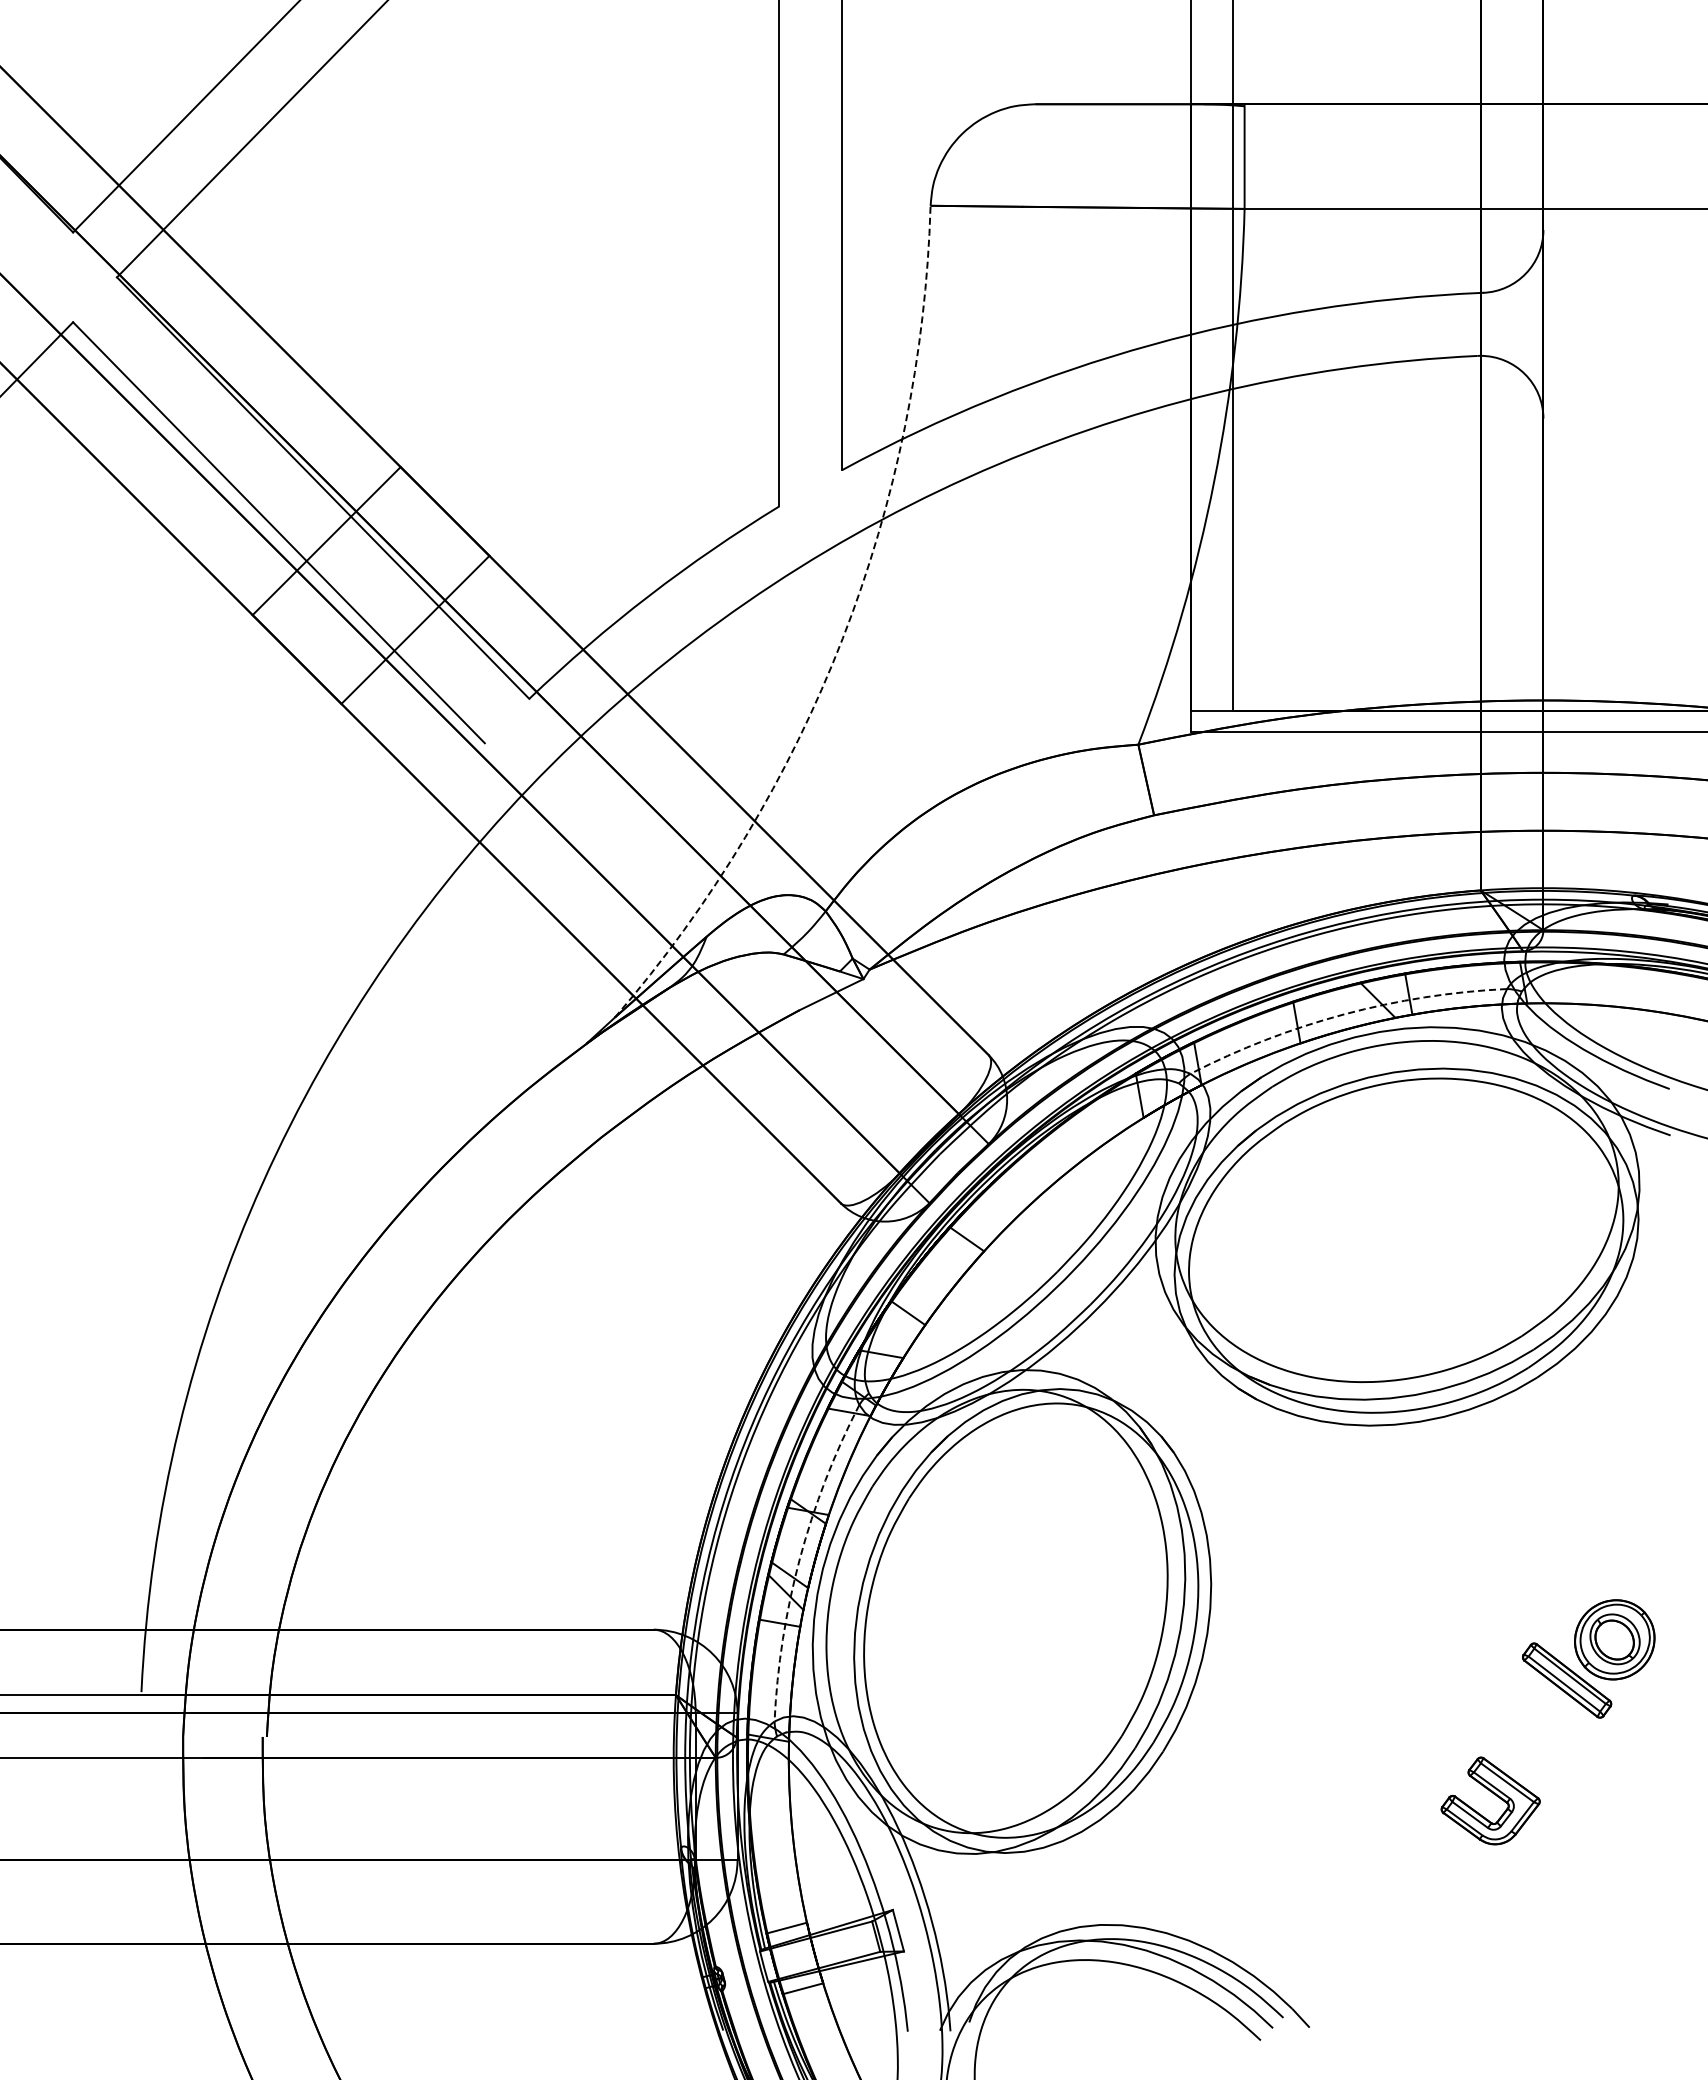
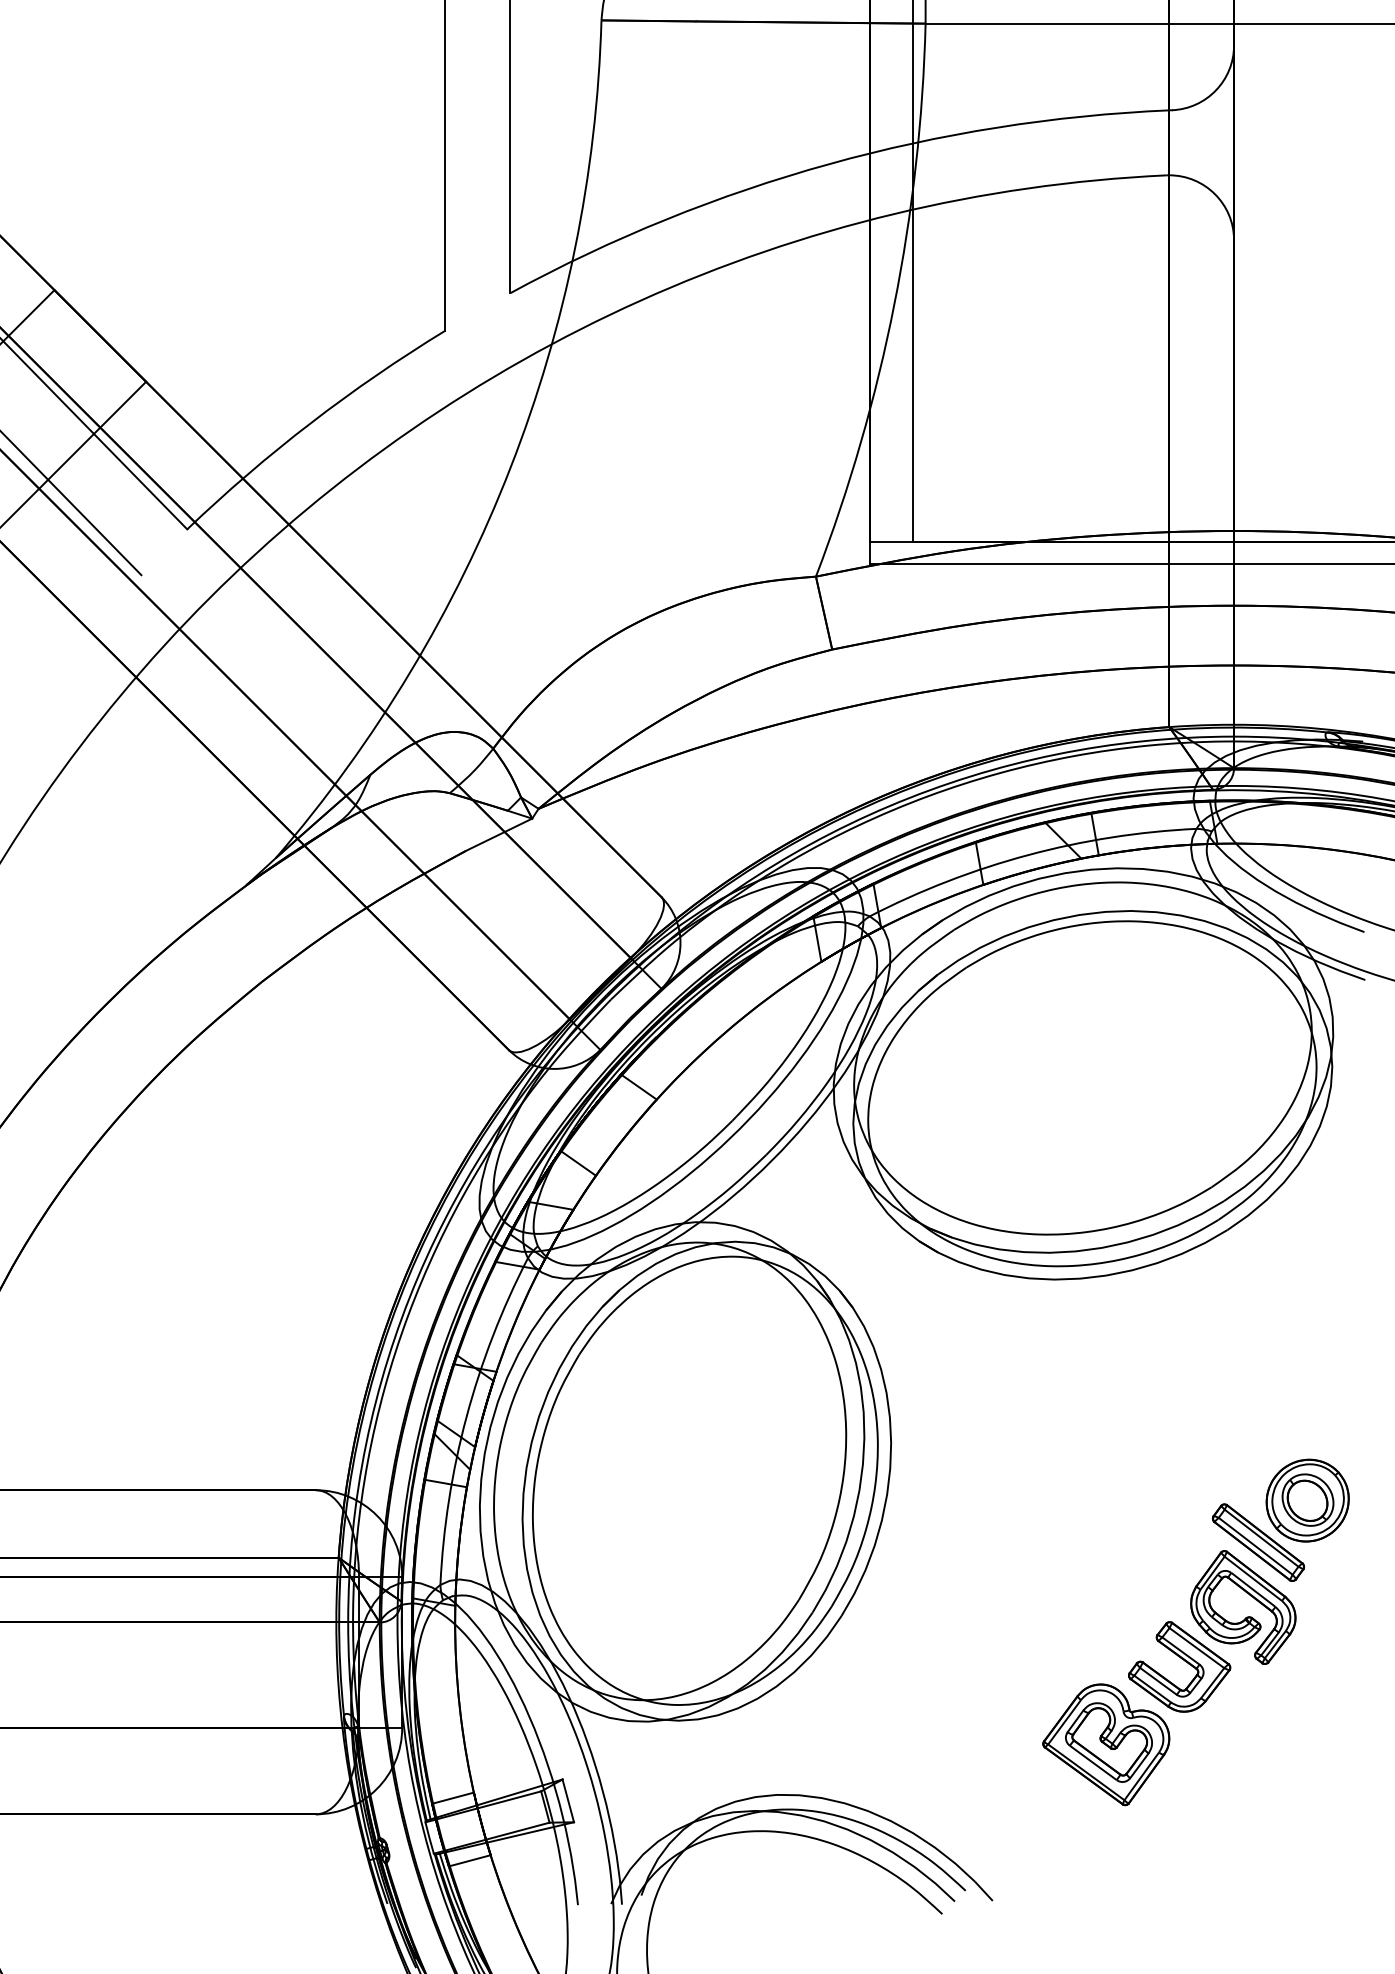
arc: (842, 638) -> (510, 467), dashed -> solid
arc: (1344, 1014) -> (1028, 855), dashed -> solid
arc: (799, 1558) -> (466, 1416), dashed -> solid
part: (1555, 1752) -> (1246, 1616), added
part: (1419, 1876) -> (1106, 1744), added

